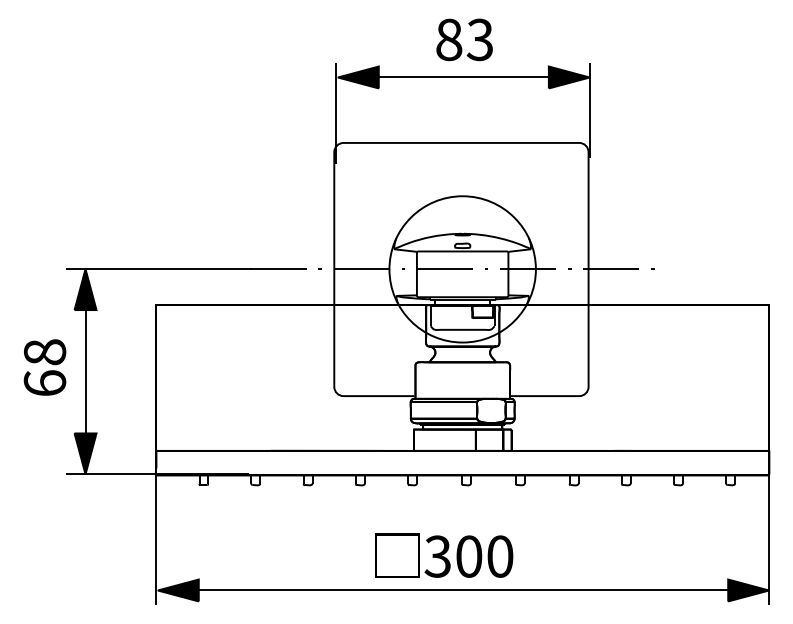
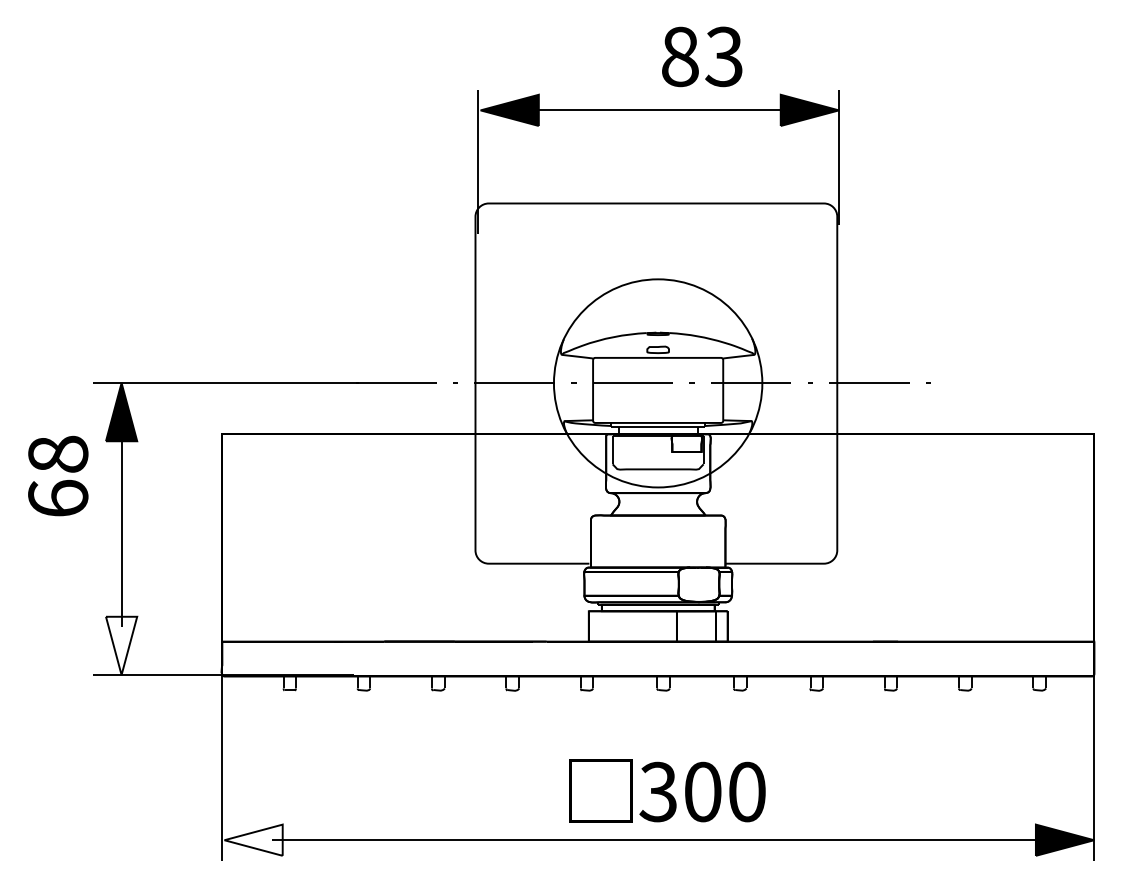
text: (464, 39) -> (702, 56), moved
text: (44, 367) -> (57, 476), moved
fill: (85, 453) -> (121, 645), removed
text: (444, 555) -> (667, 790), moved
fill: (177, 590) -> (252, 840), removed

